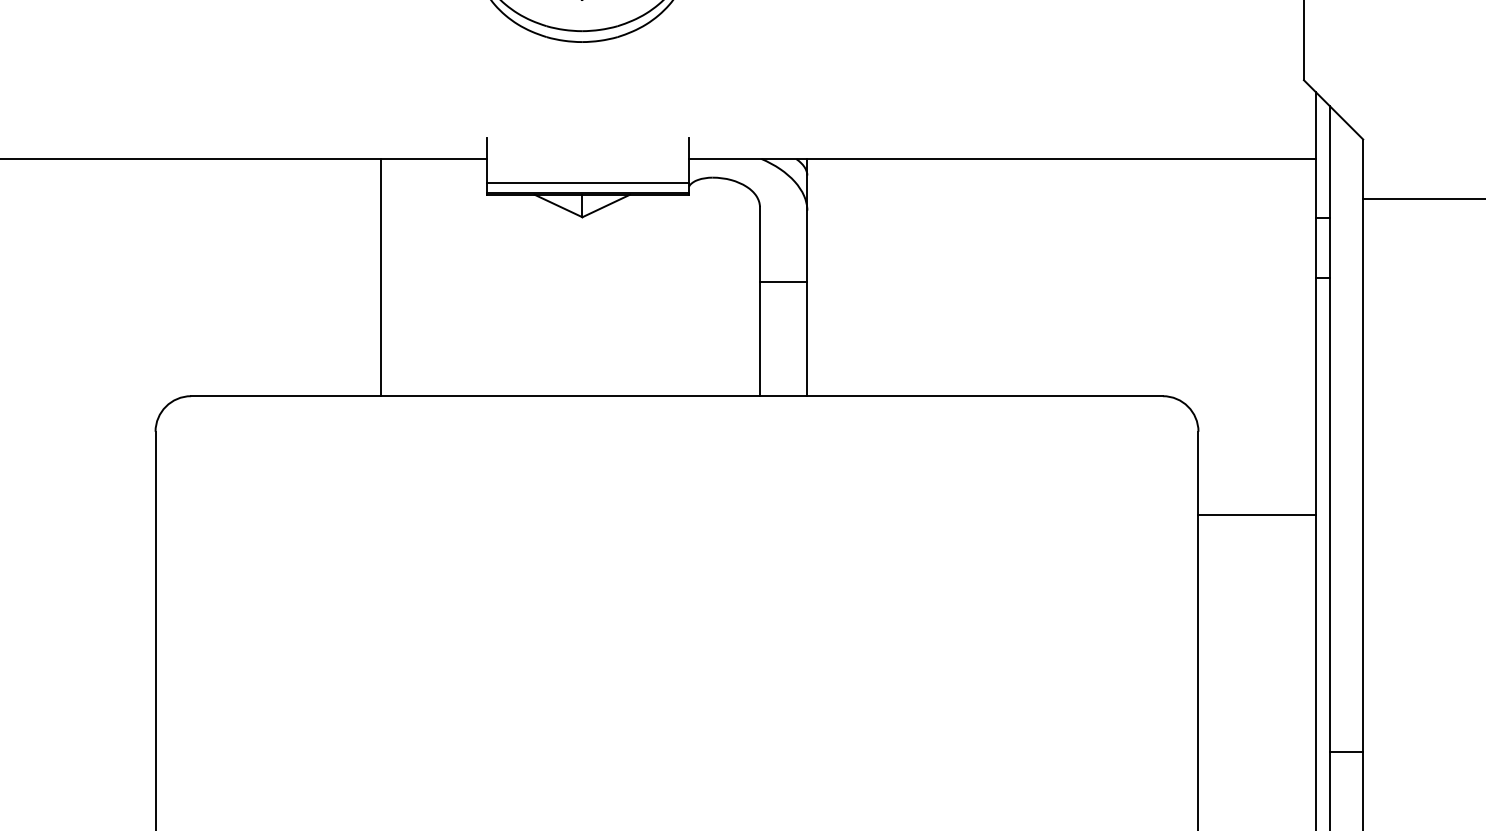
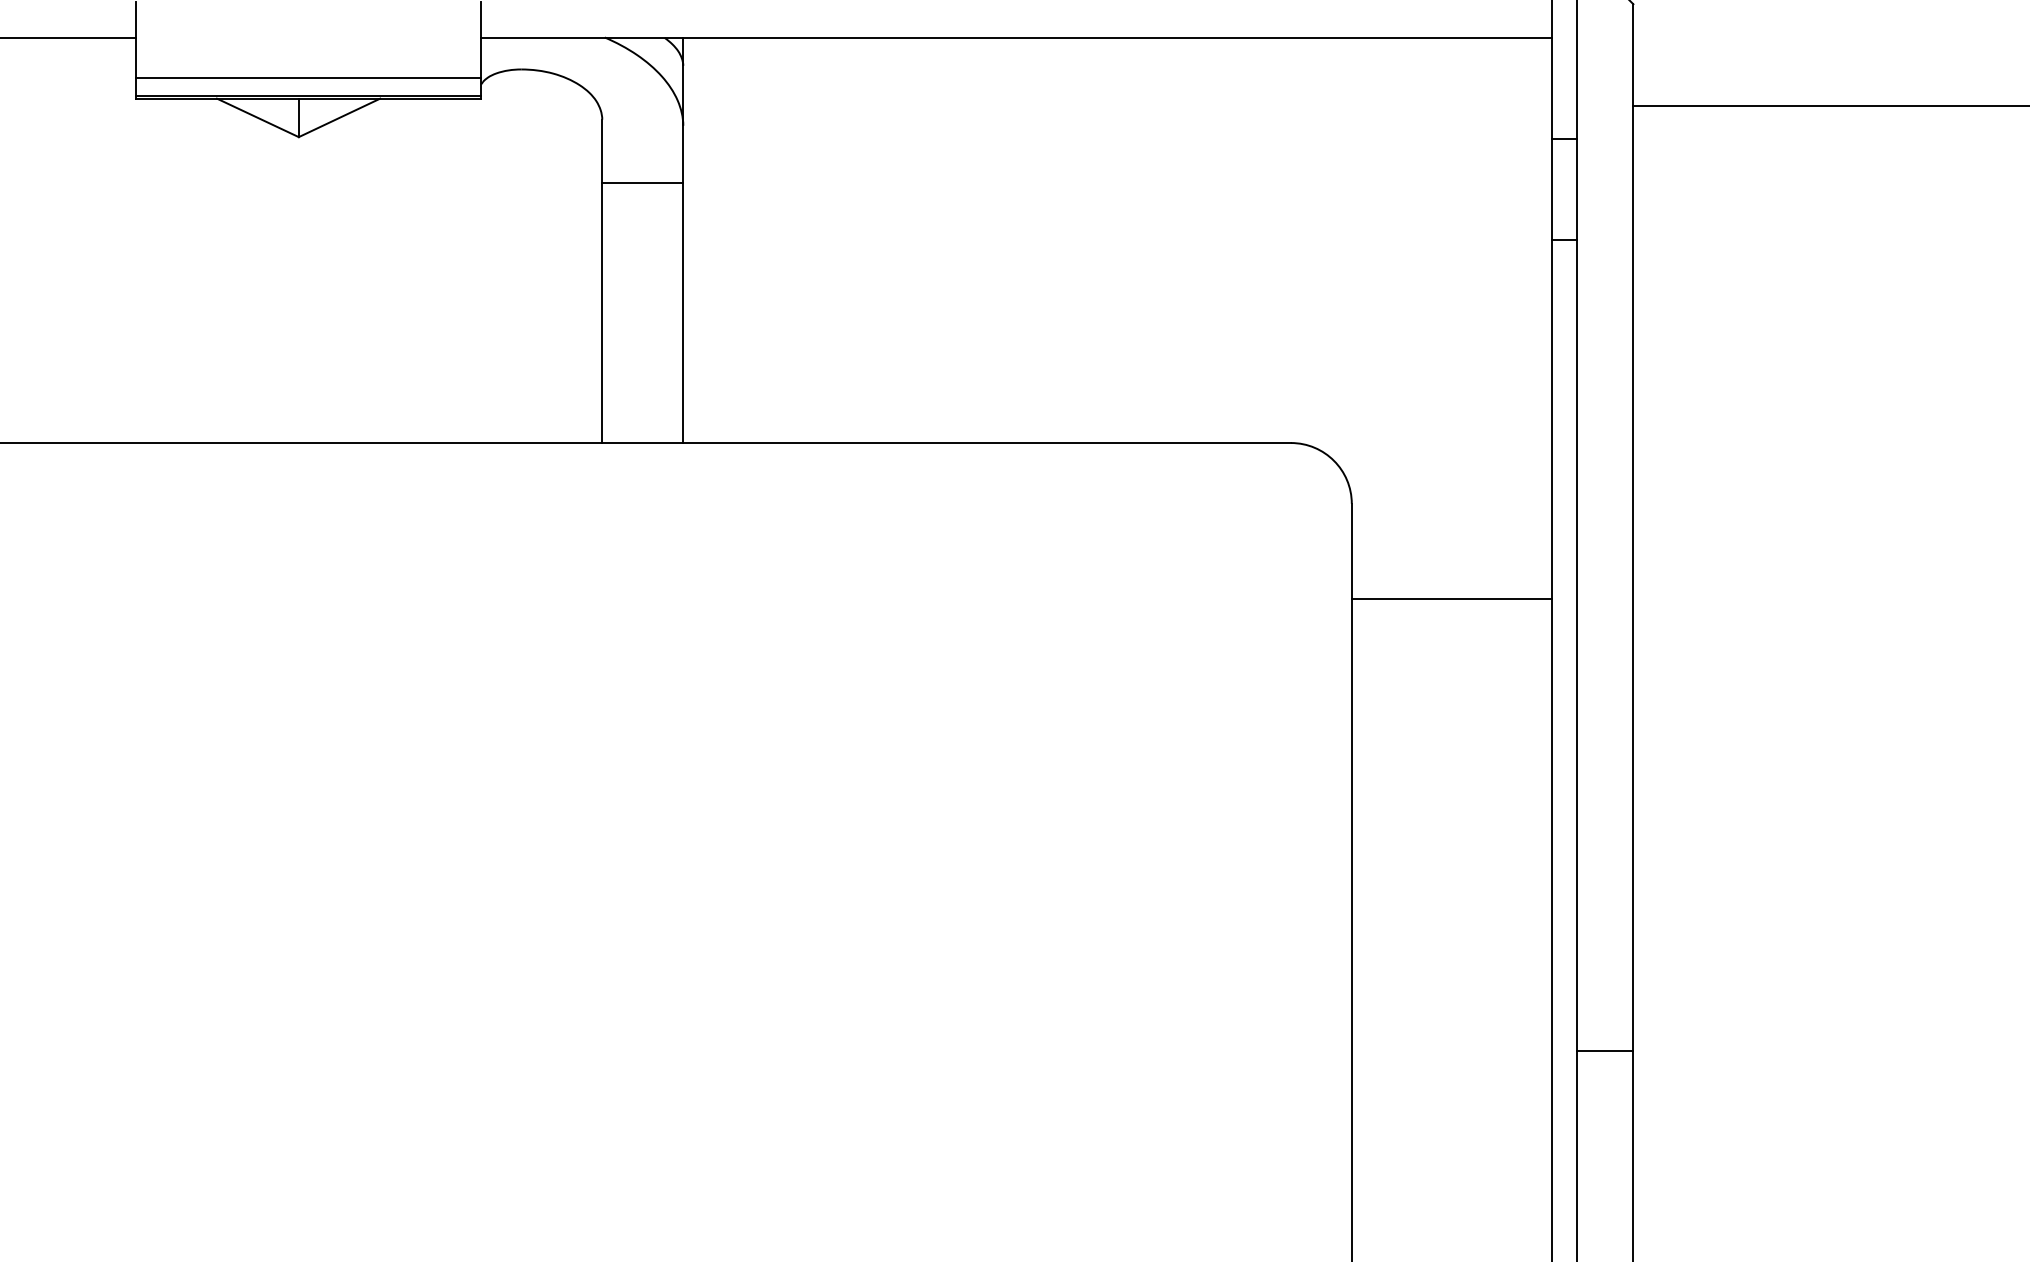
line: (783, 281) -> (642, 182), moved
line: (1256, 514) -> (1450, 599), moved

